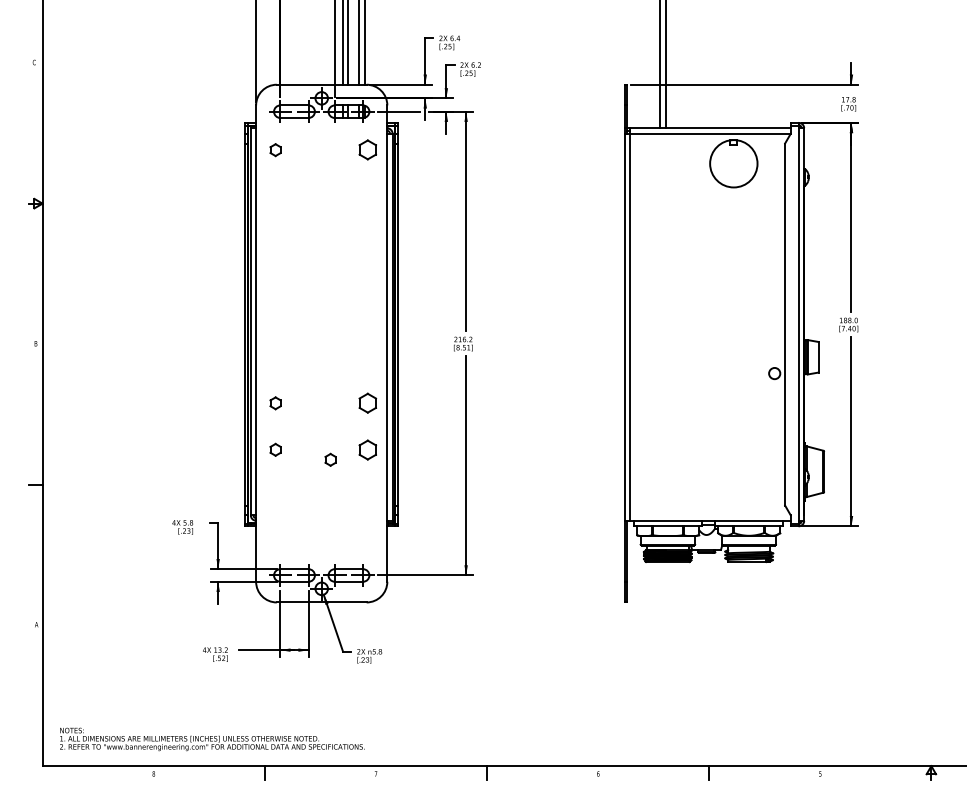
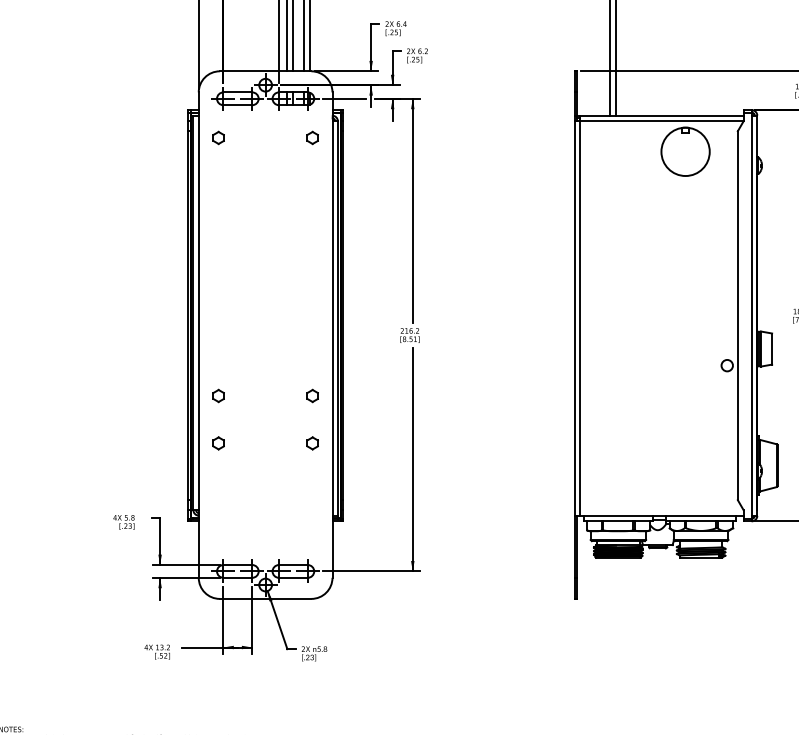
part: (367, 150) -> (312, 138), size x0.62
part: (367, 403) -> (312, 396), size x0.62
part: (367, 449) -> (312, 443), size x0.62
part: (330, 459) -> (274, 453), removed

